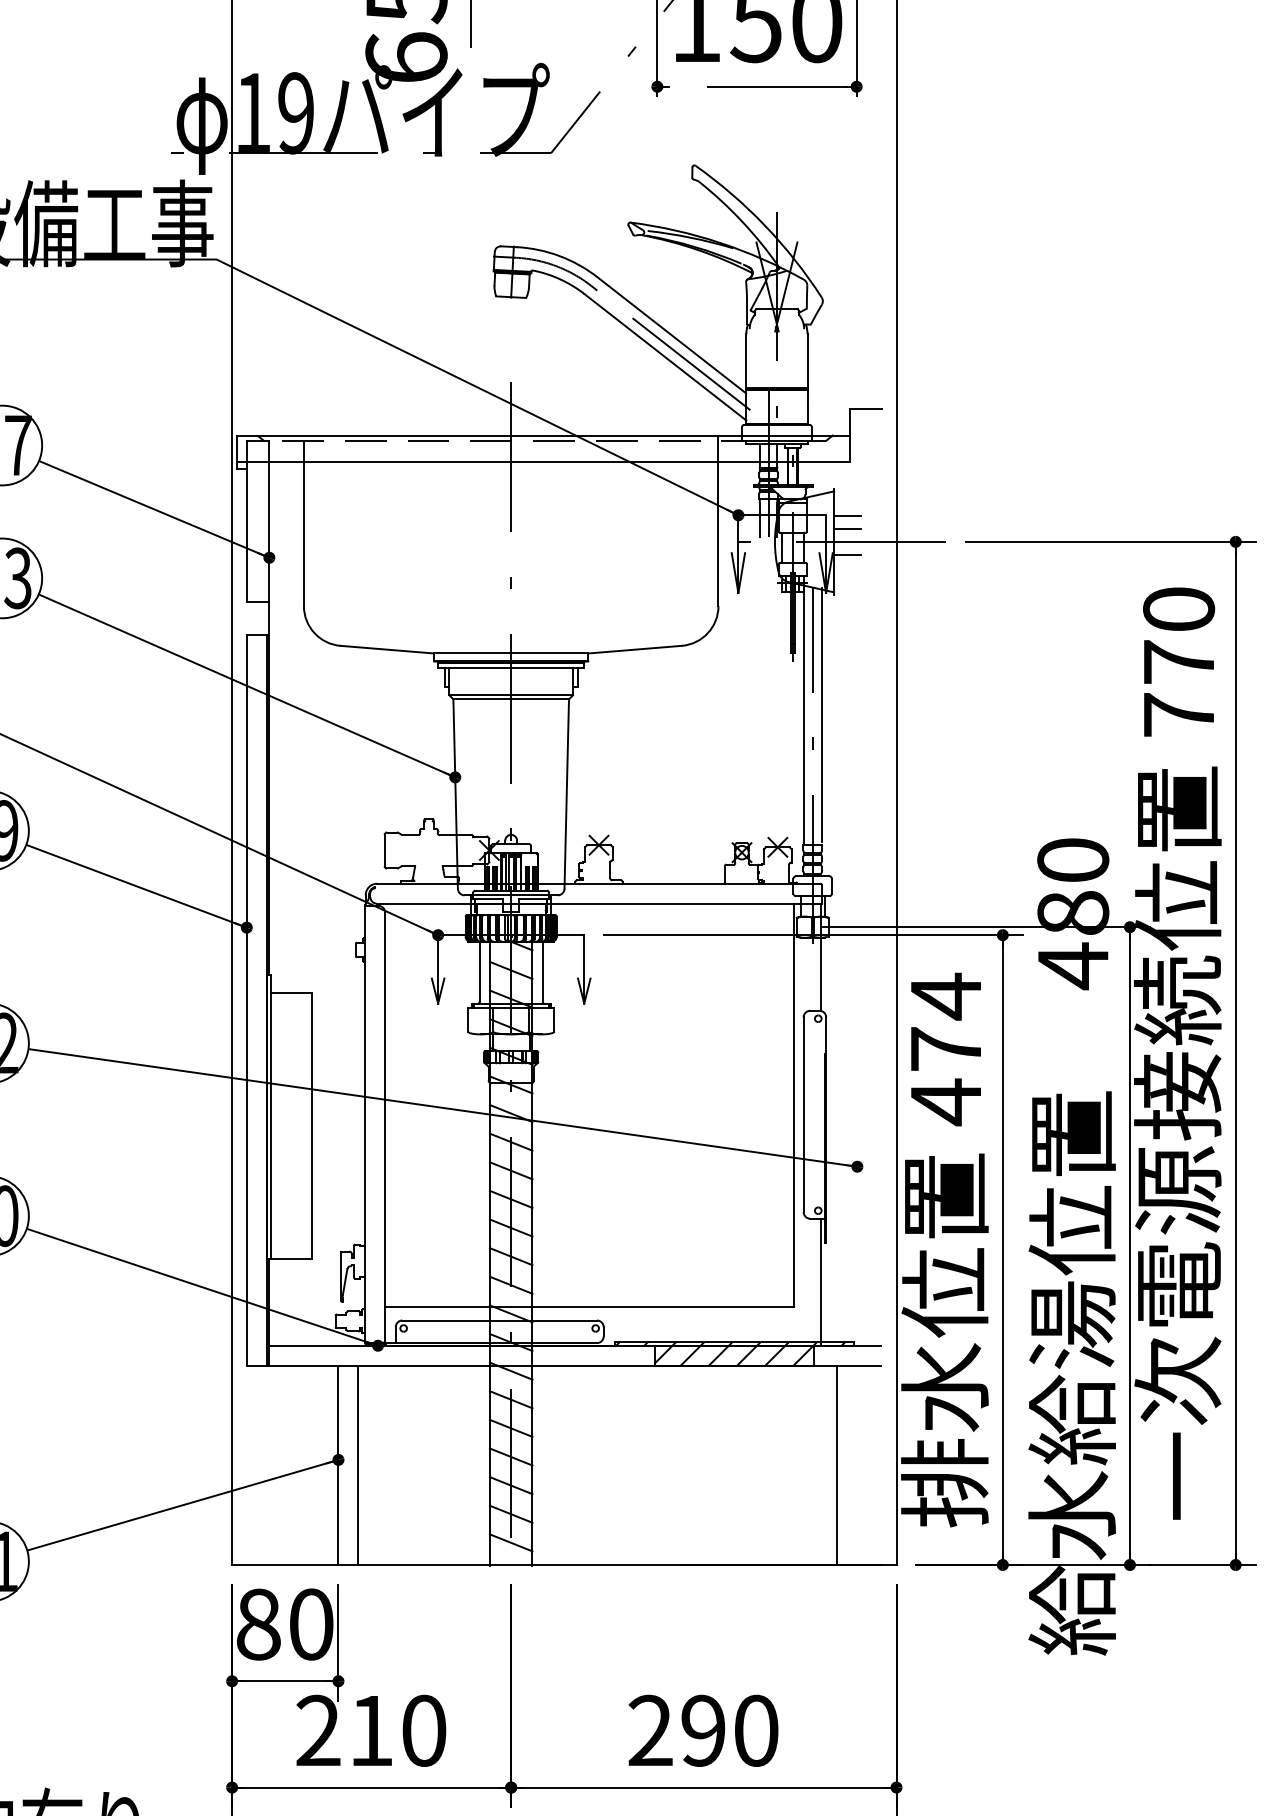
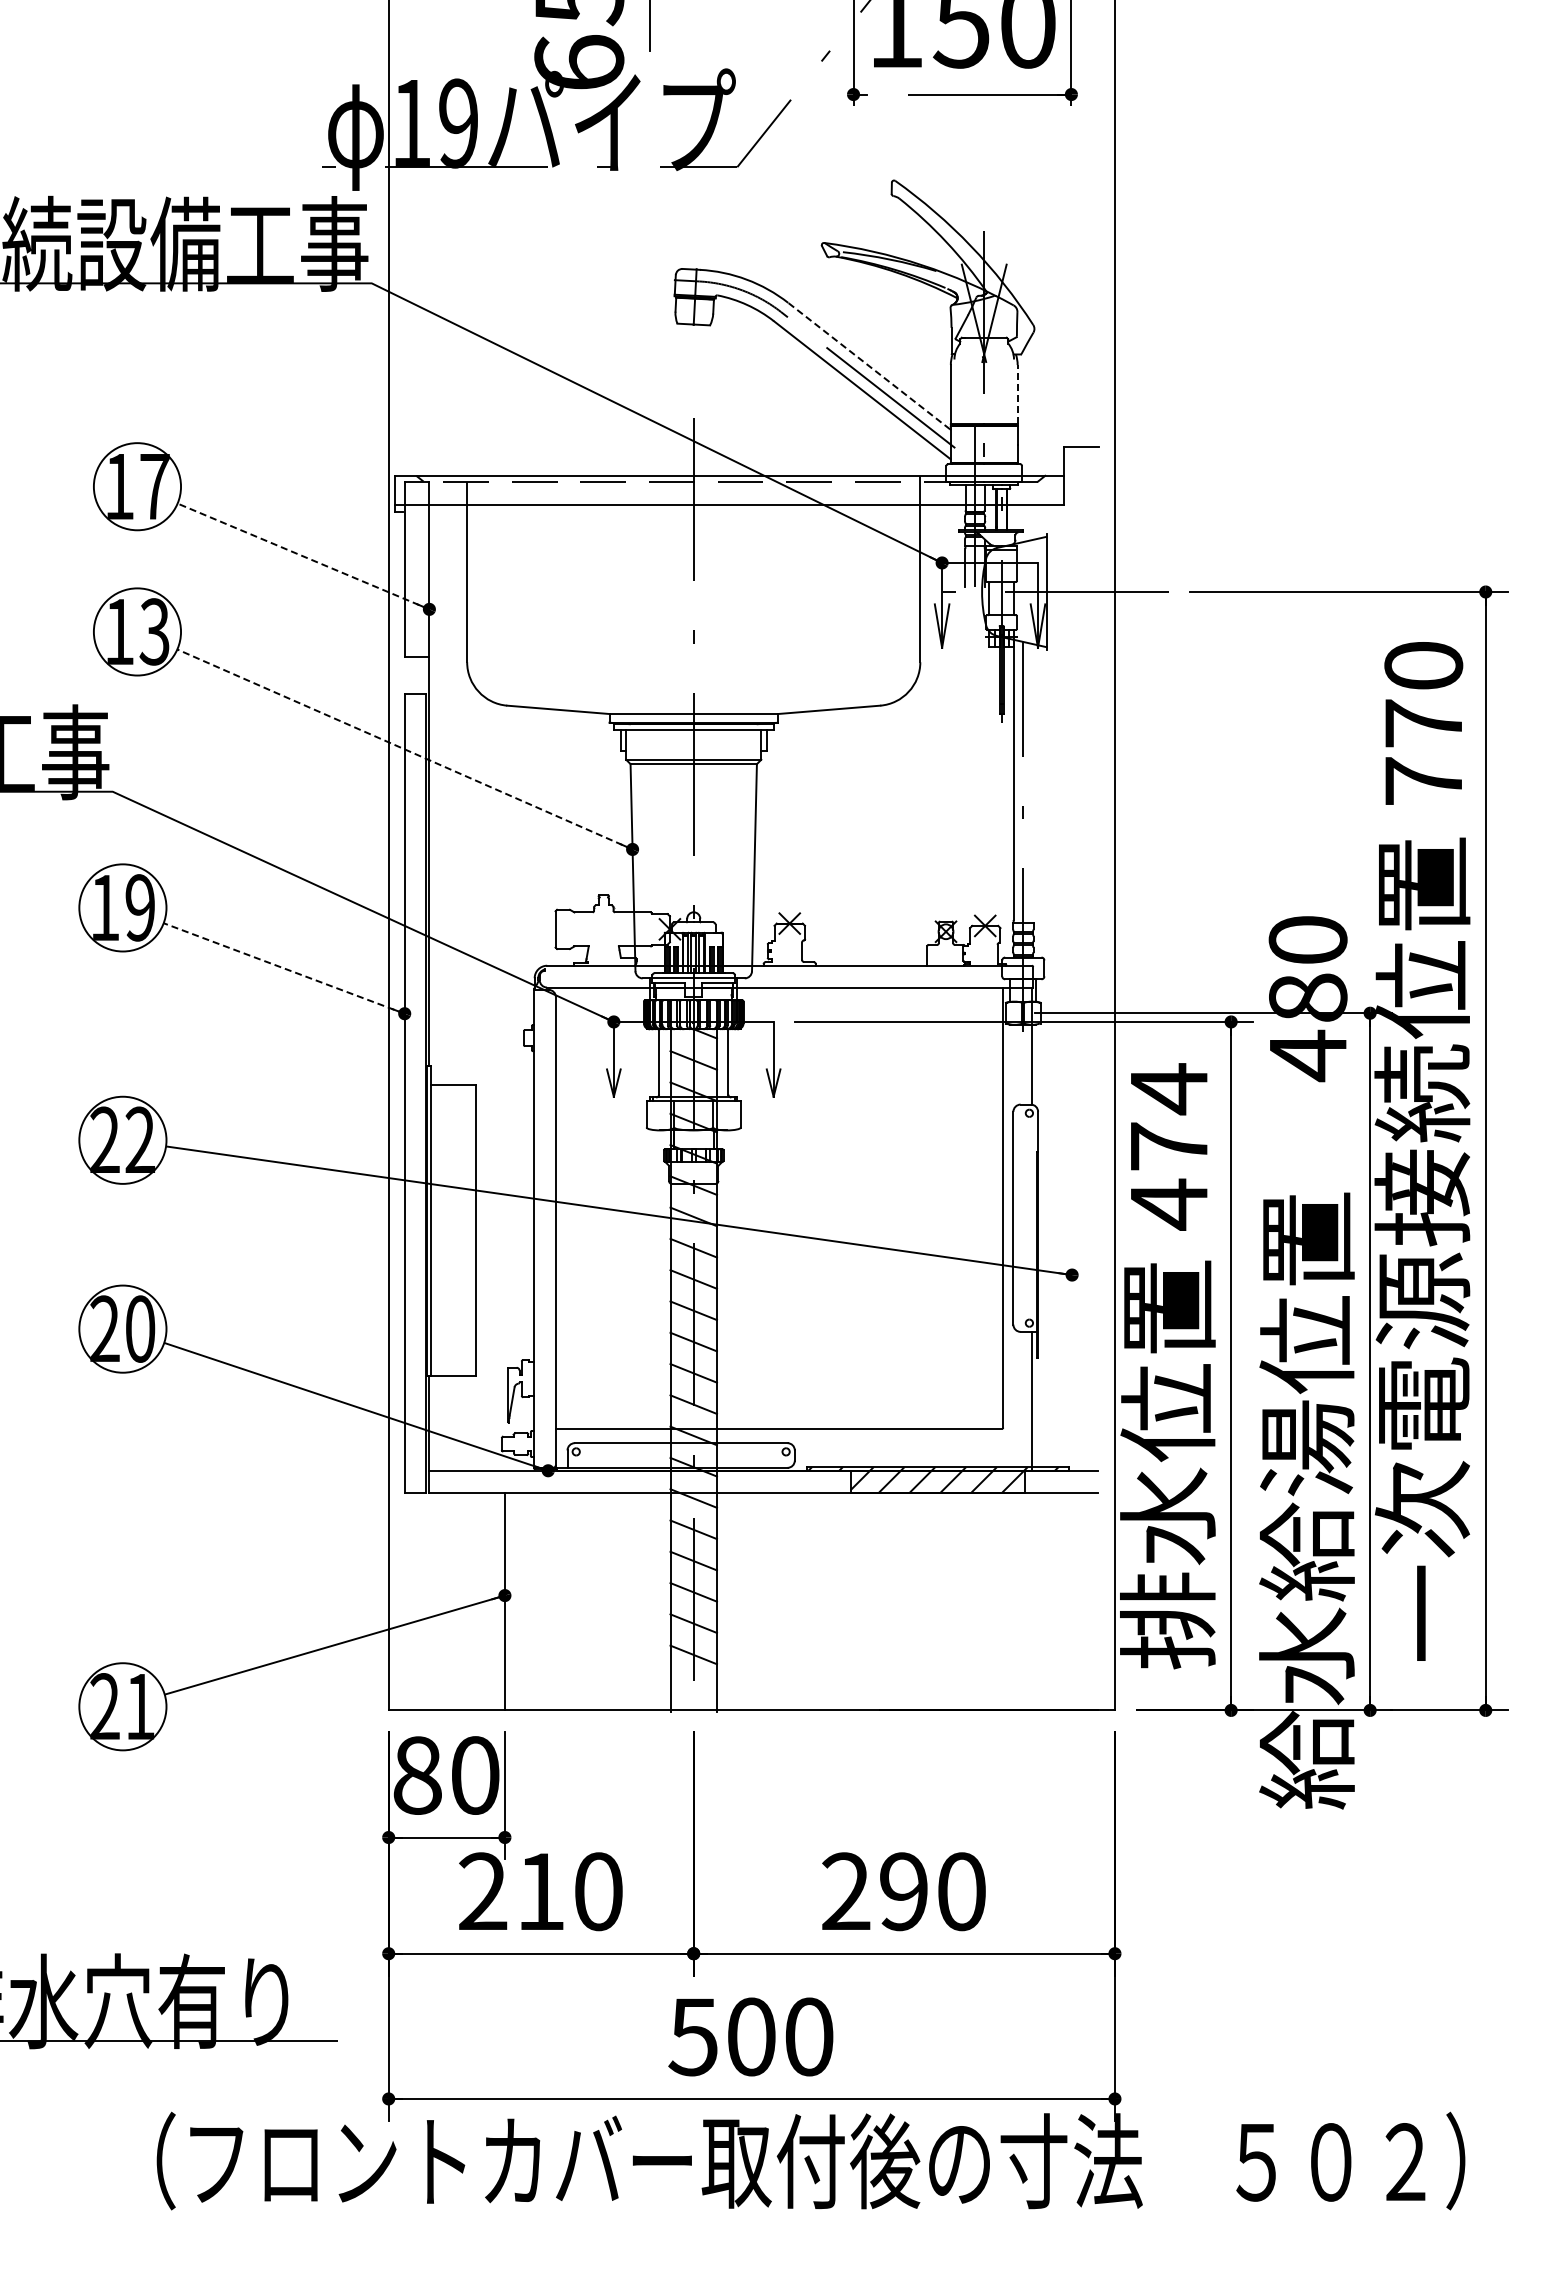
line: (671, 335) -> (869, 366), solid -> dashed
line: (807, 361) -> (1017, 394), solid -> dashed
line: (154, 509) -> (303, 556), solid -> dashed
line: (846, 515) -> (1060, 563), removed
line: (846, 528) -> (1060, 577), removed
line: (846, 555) -> (1060, 606), removed
line: (246, 685) -> (404, 749), solid -> dashed
line: (822, 714) -> (1033, 780), removed
line: (136, 886) -> (284, 968), solid -> dashed
line: (358, 1465) -> (526, 1601), removed
line: (836, 1465) -> (1049, 1601), removed
line: (510, 1542) -> (693, 1685), removed

